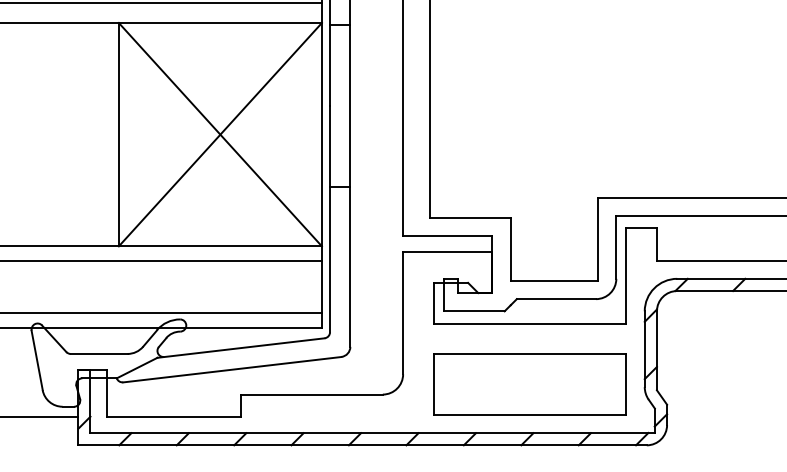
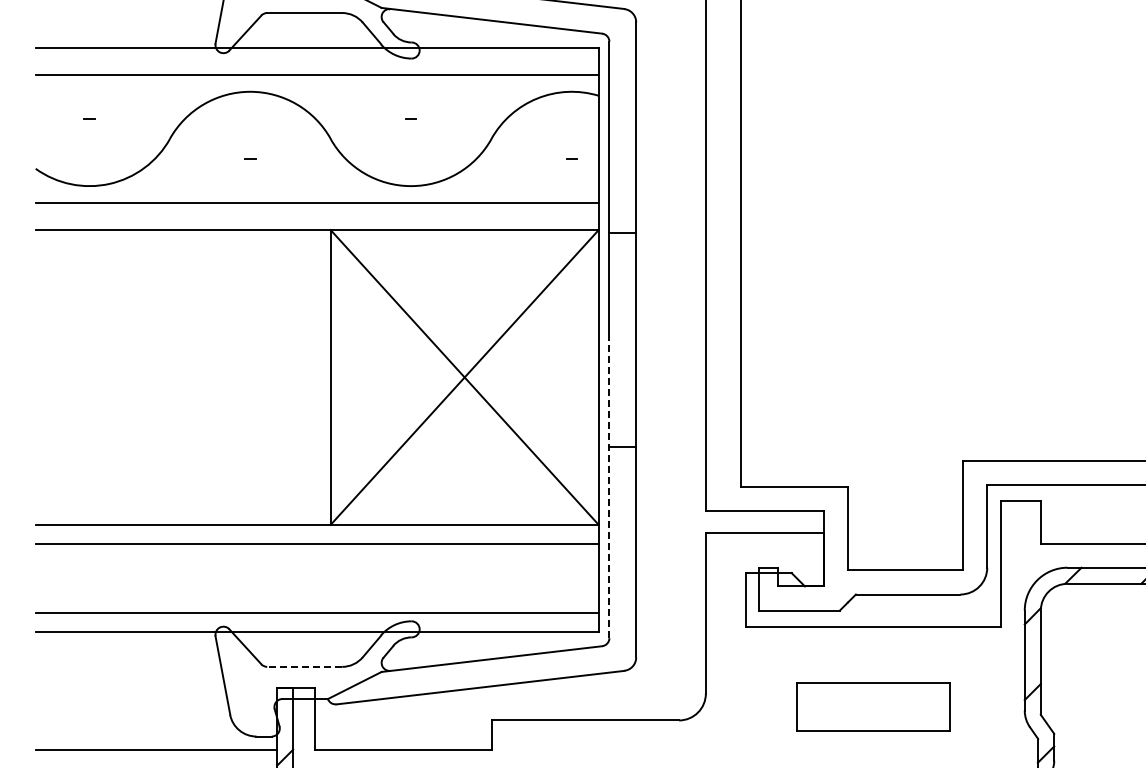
line: (330, 218) -> (609, 488), solid -> dashed
line: (99, 353) -> (304, 666), solid -> dashed
part: (530, 383) -> (873, 706), size x0.6

